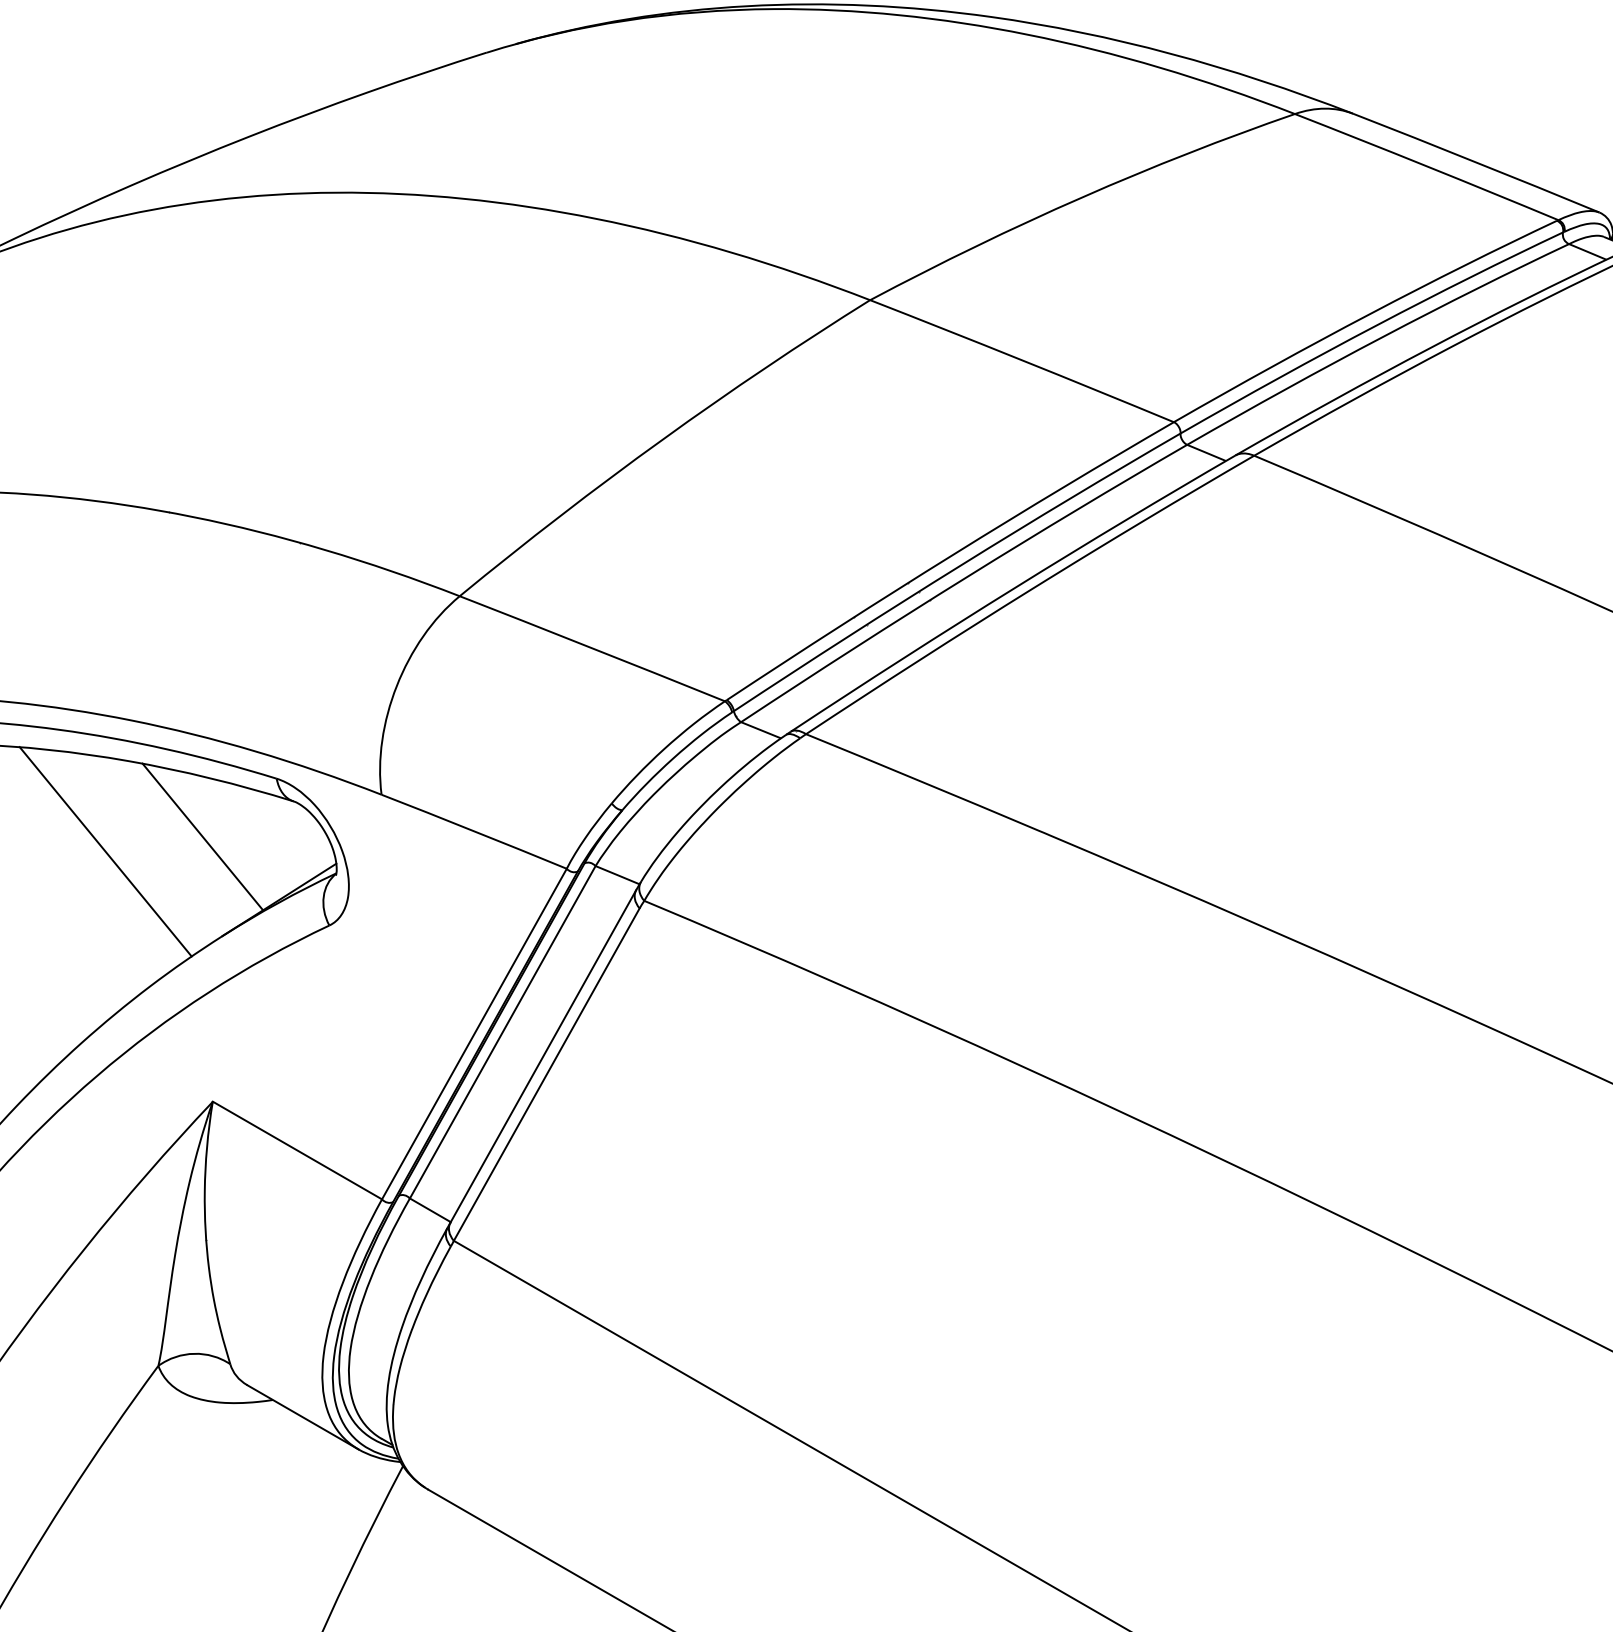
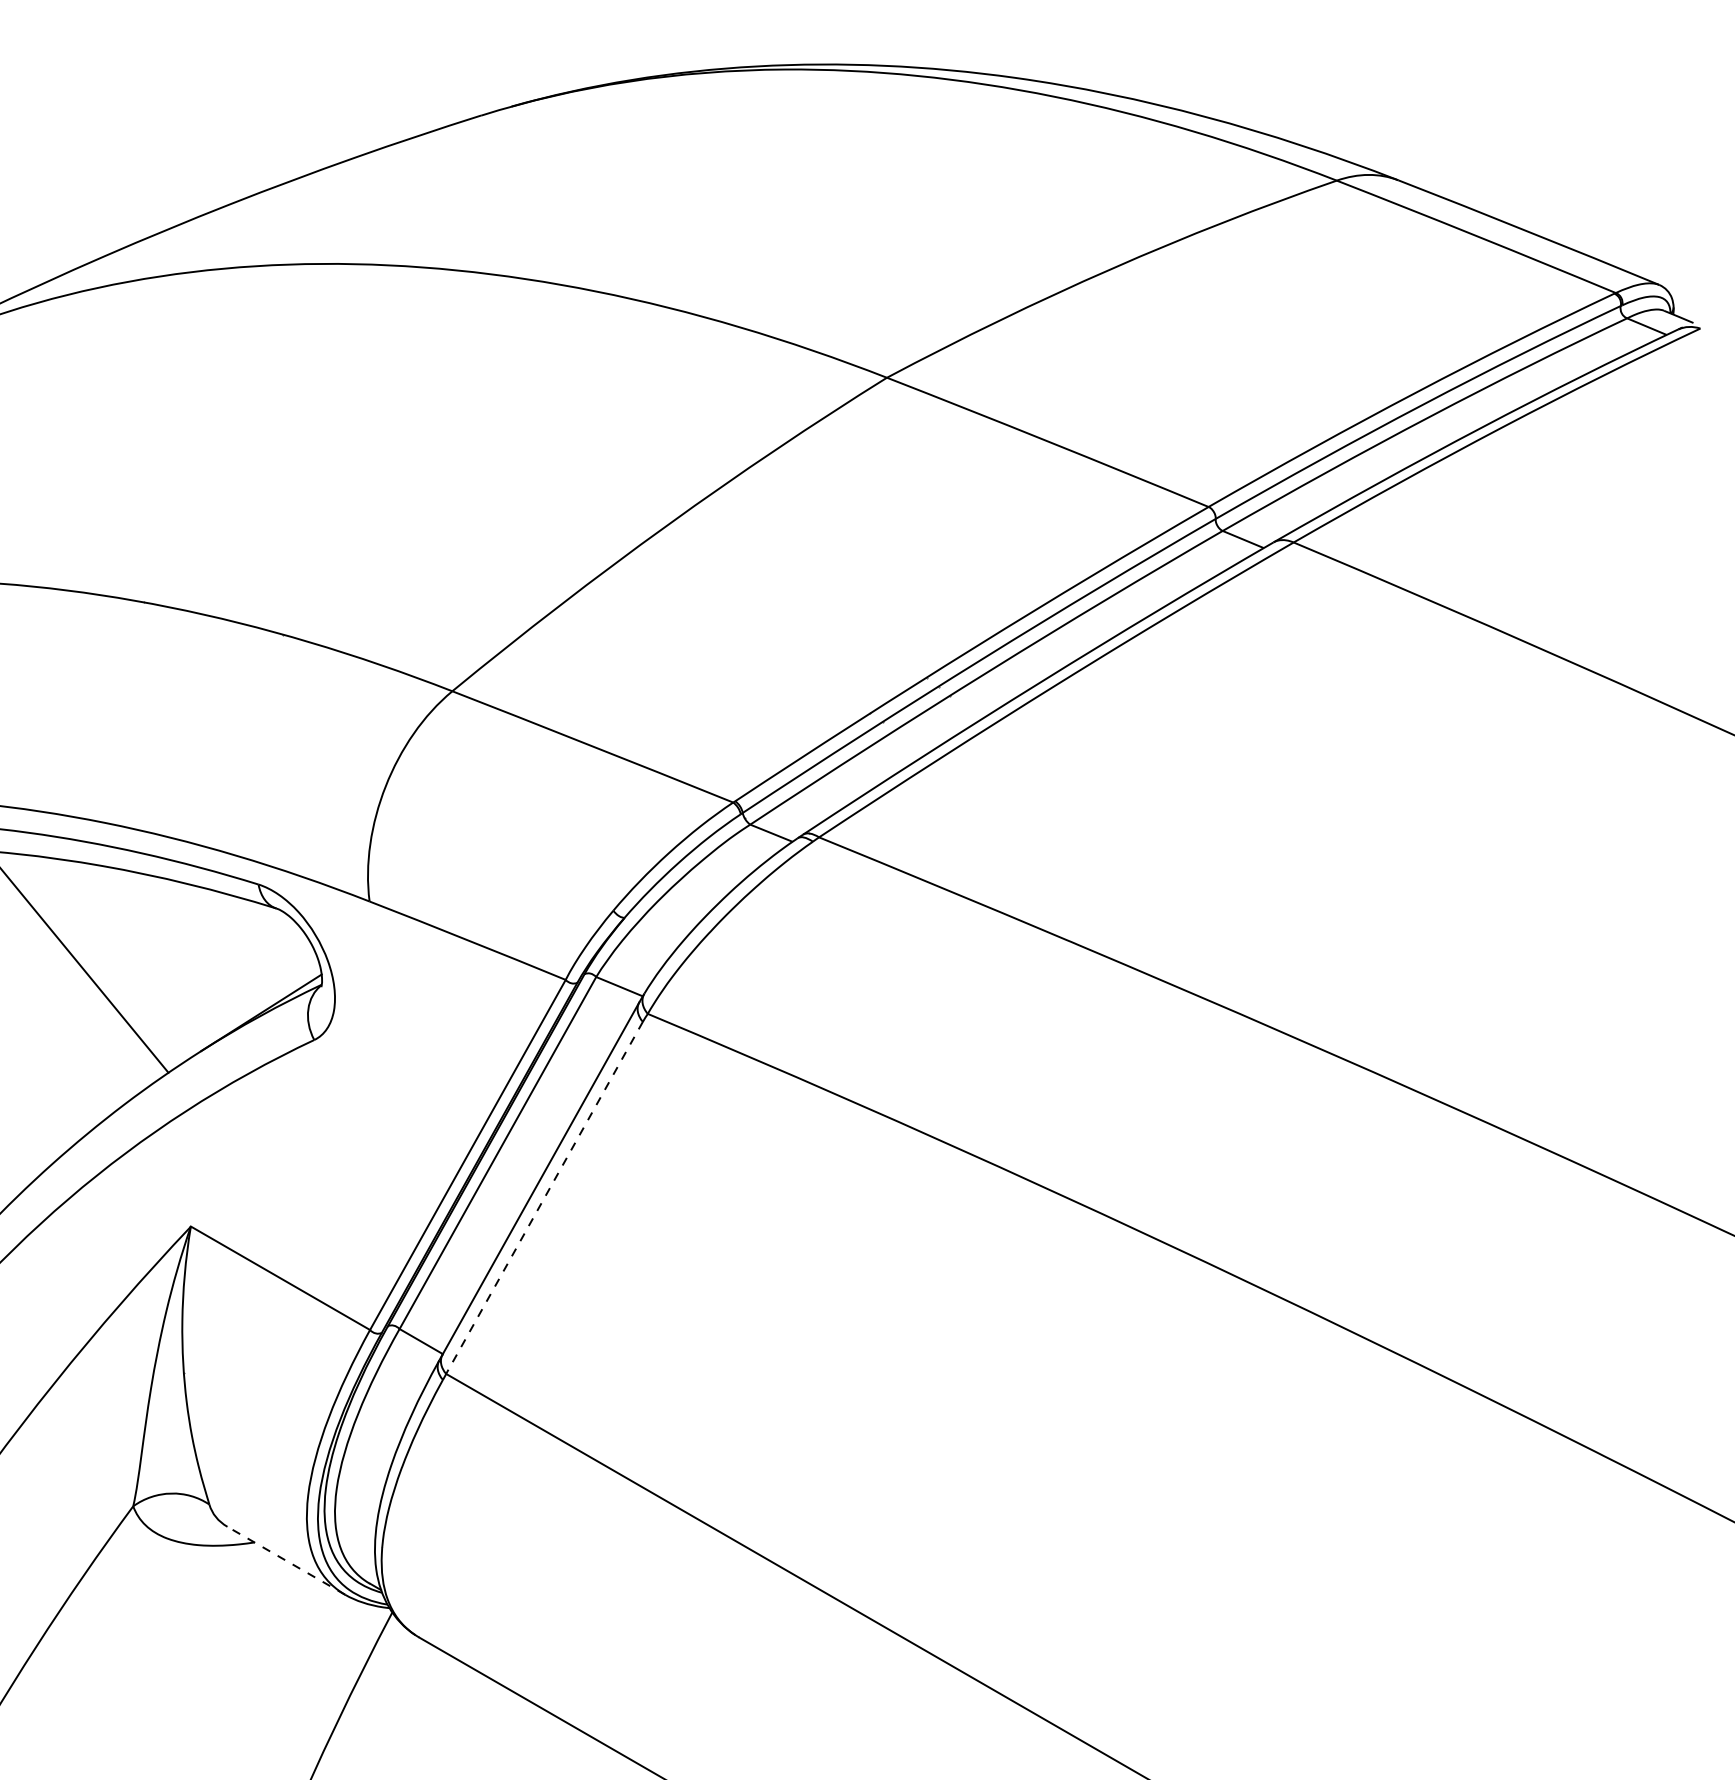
line: (203, 836) -> (180, 945), removed
line: (546, 1074) -> (544, 1197), solid -> dashed
line: (303, 1417) -> (286, 1560), solid -> dashed

